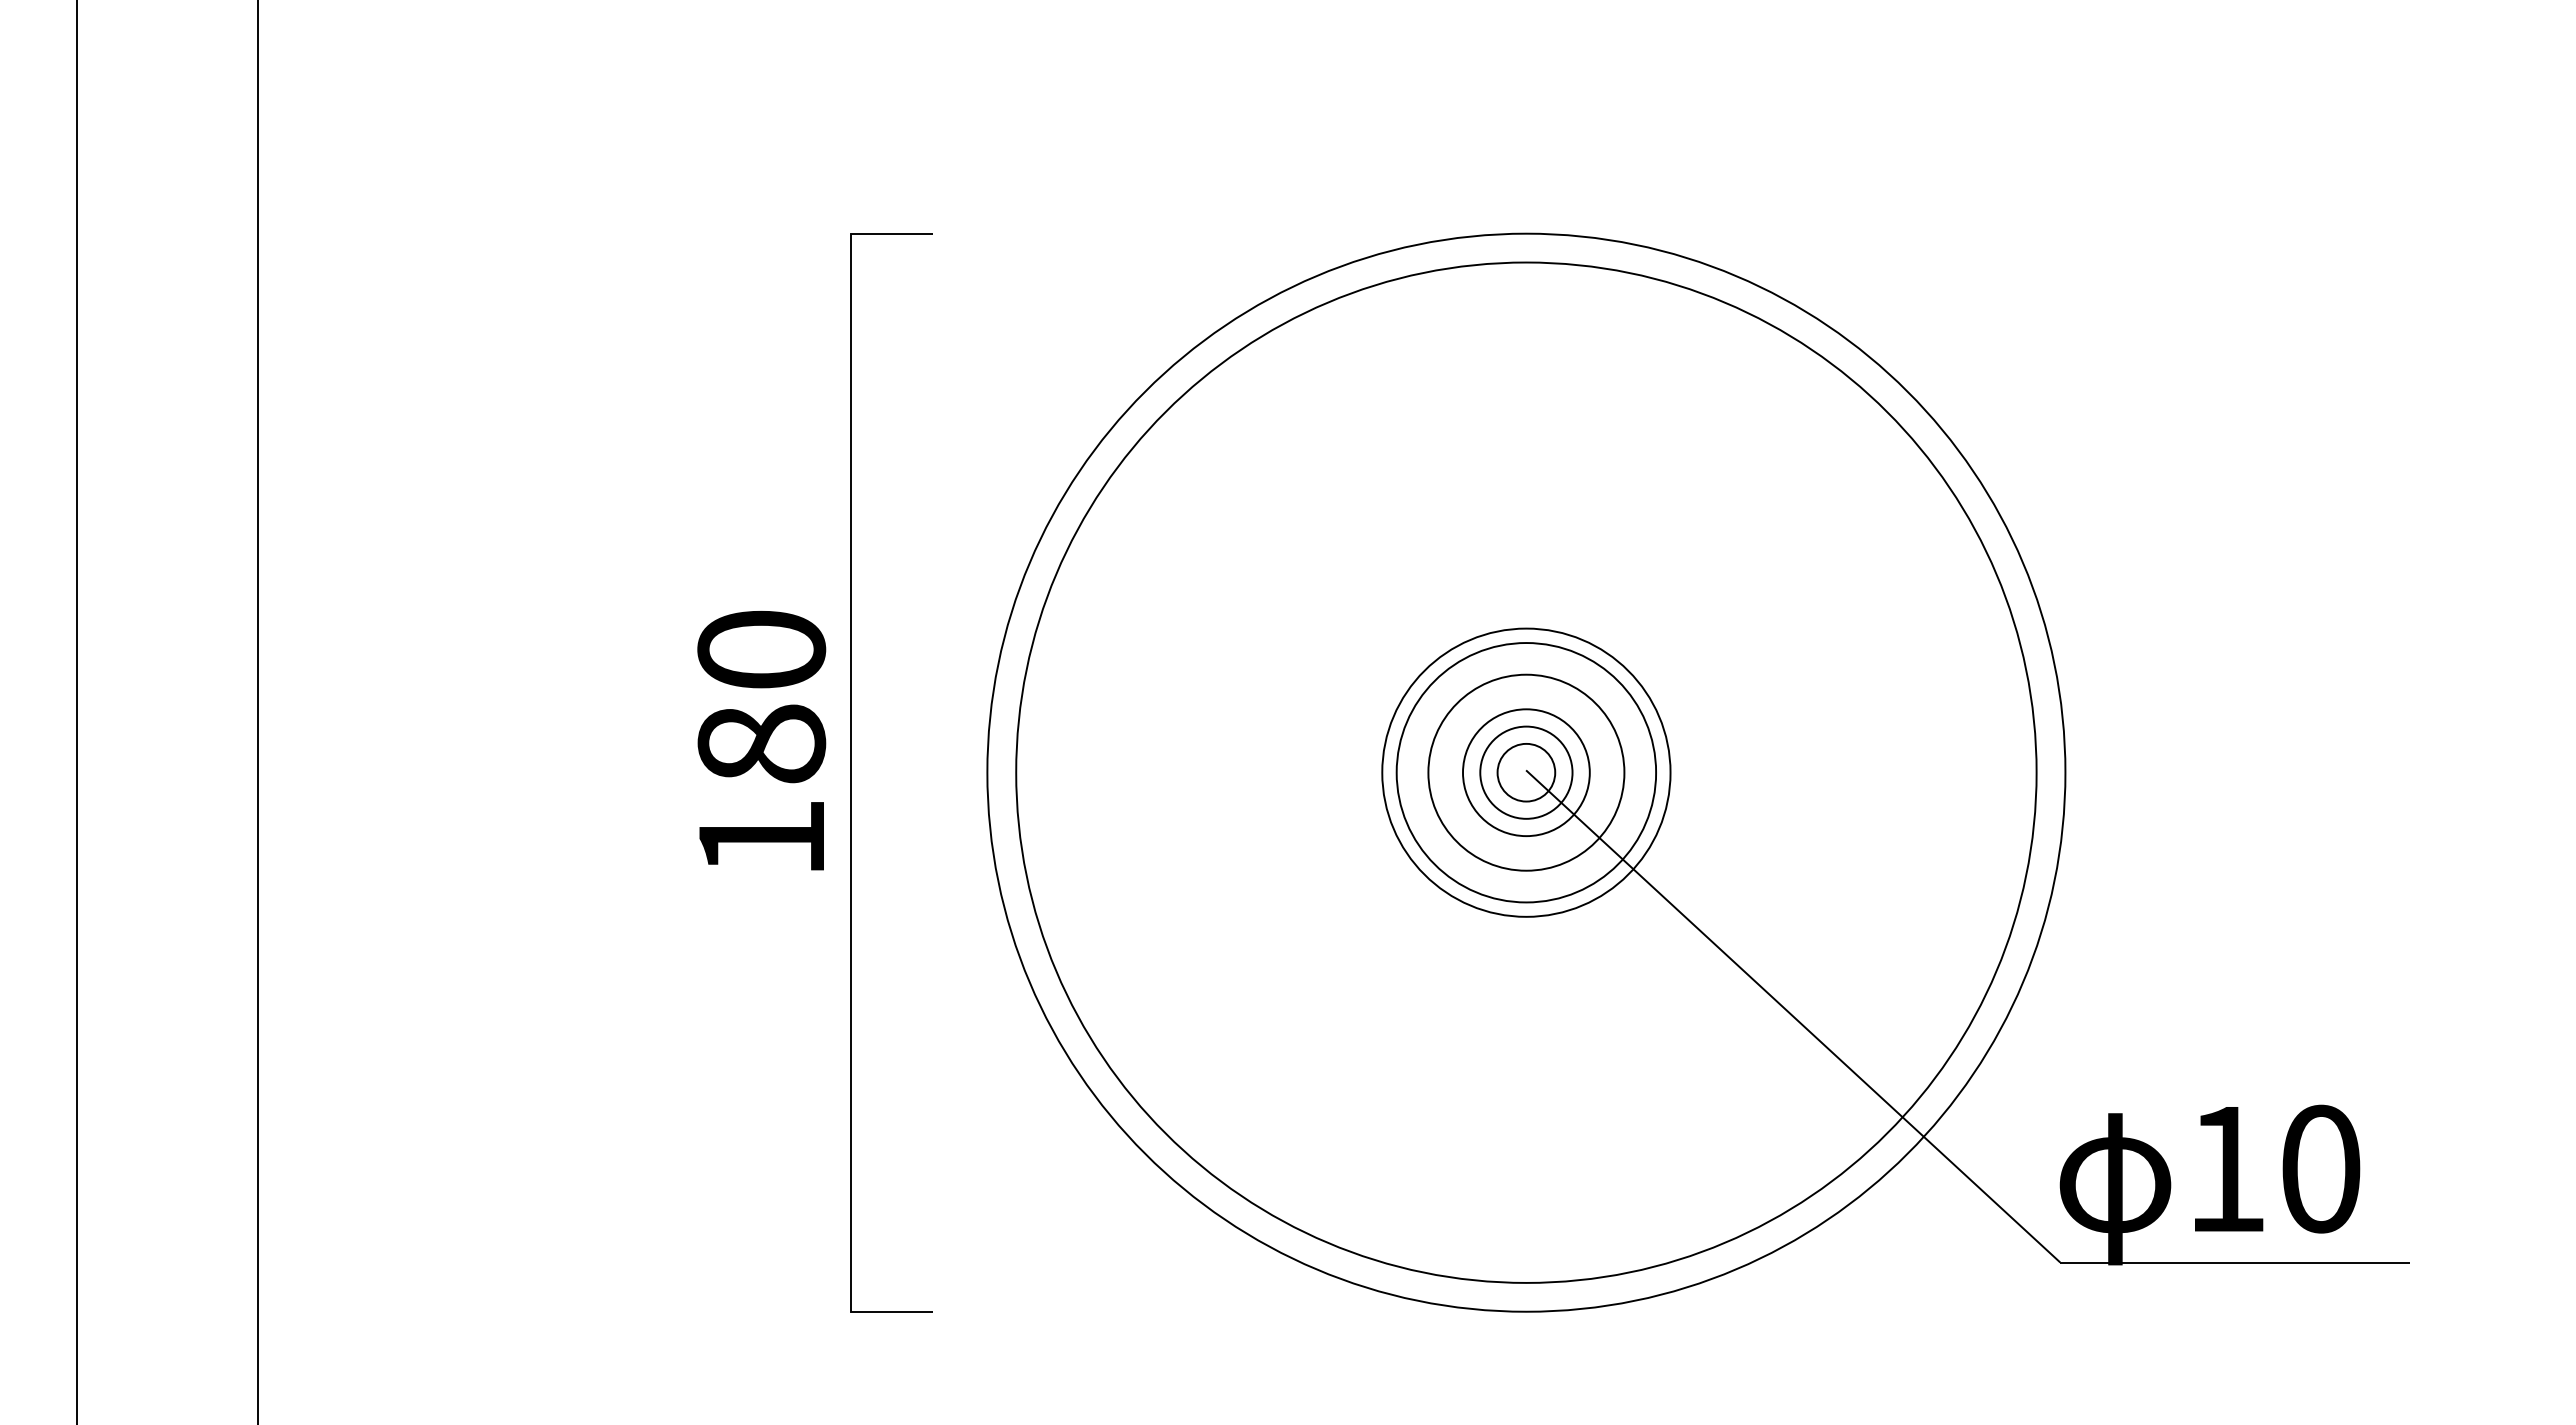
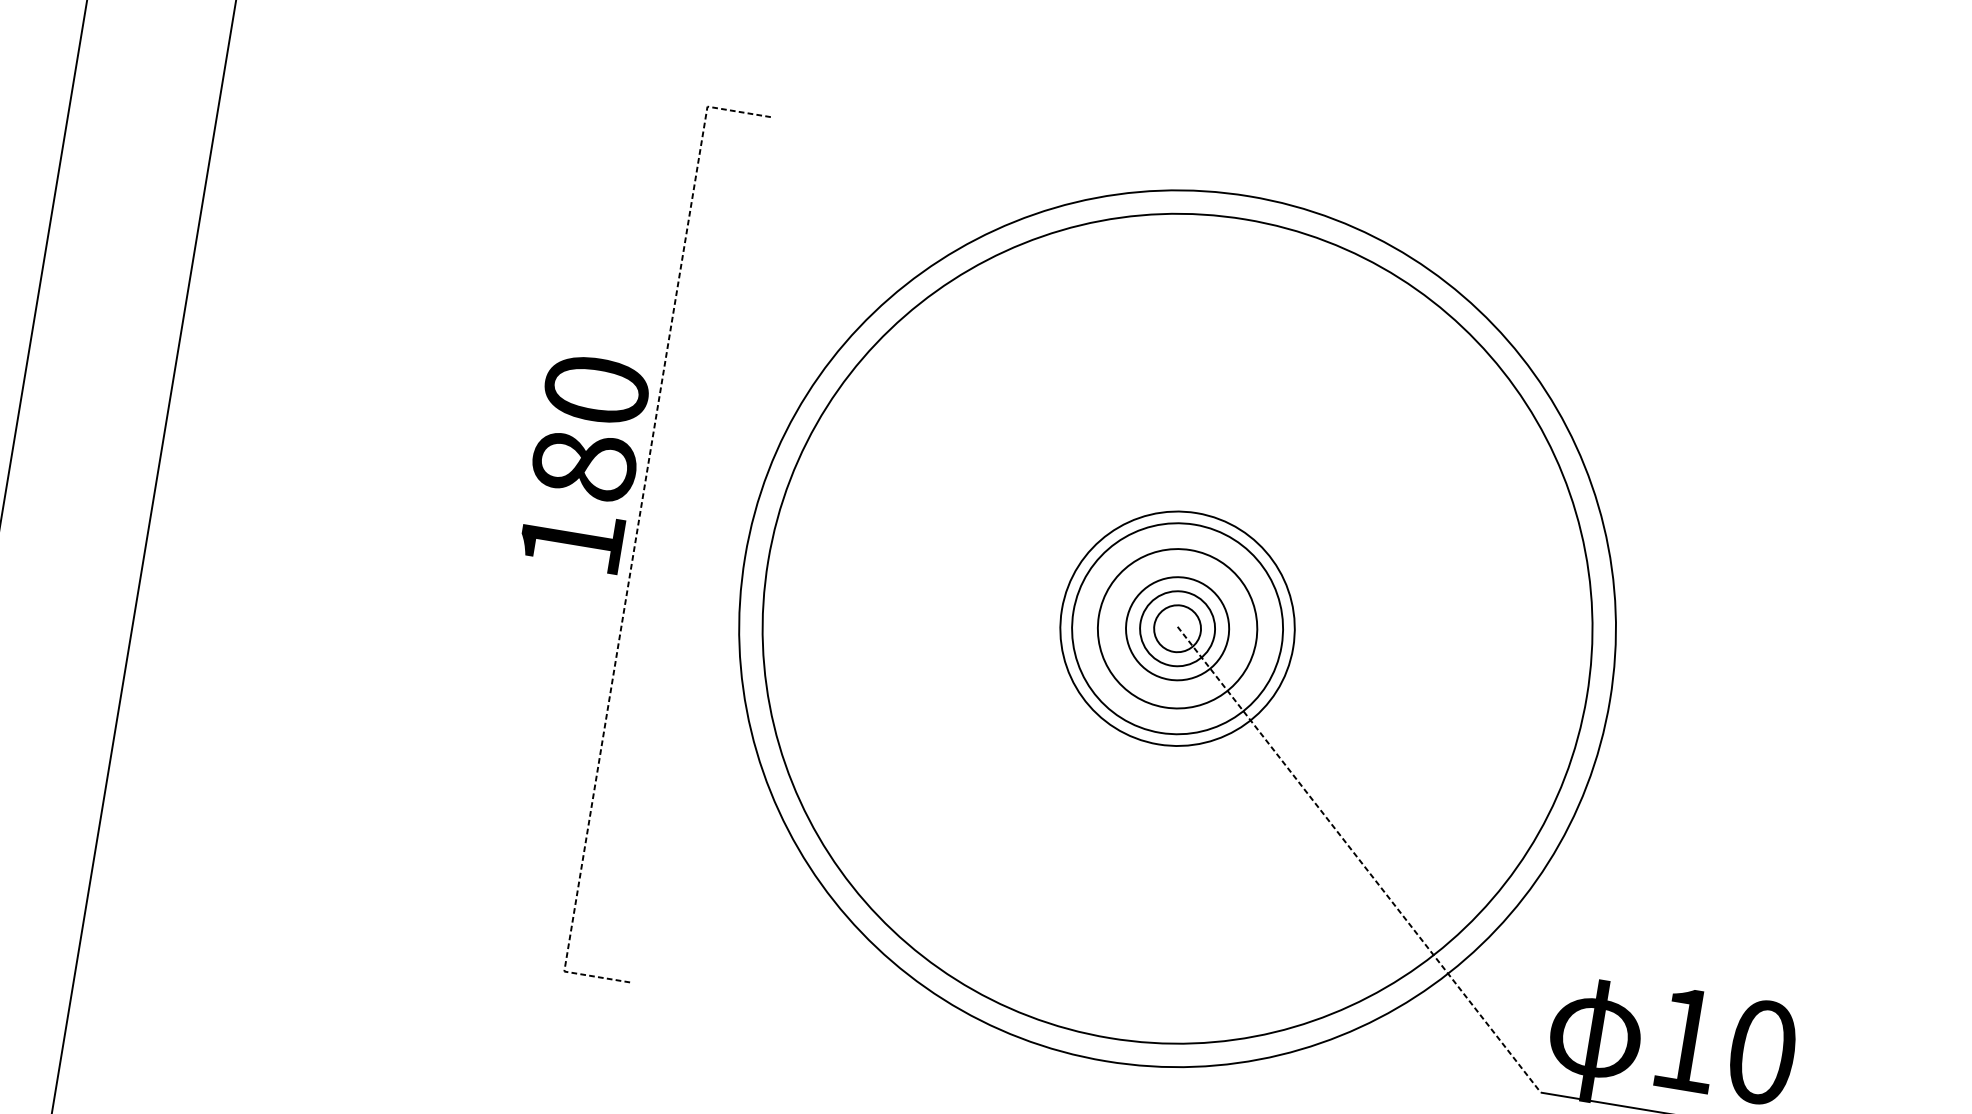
text: (761, 740) -> (584, 462), moved
line: (851, 772) -> (636, 538), solid -> dashed
line: (1793, 1016) -> (1359, 859), solid -> dashed

